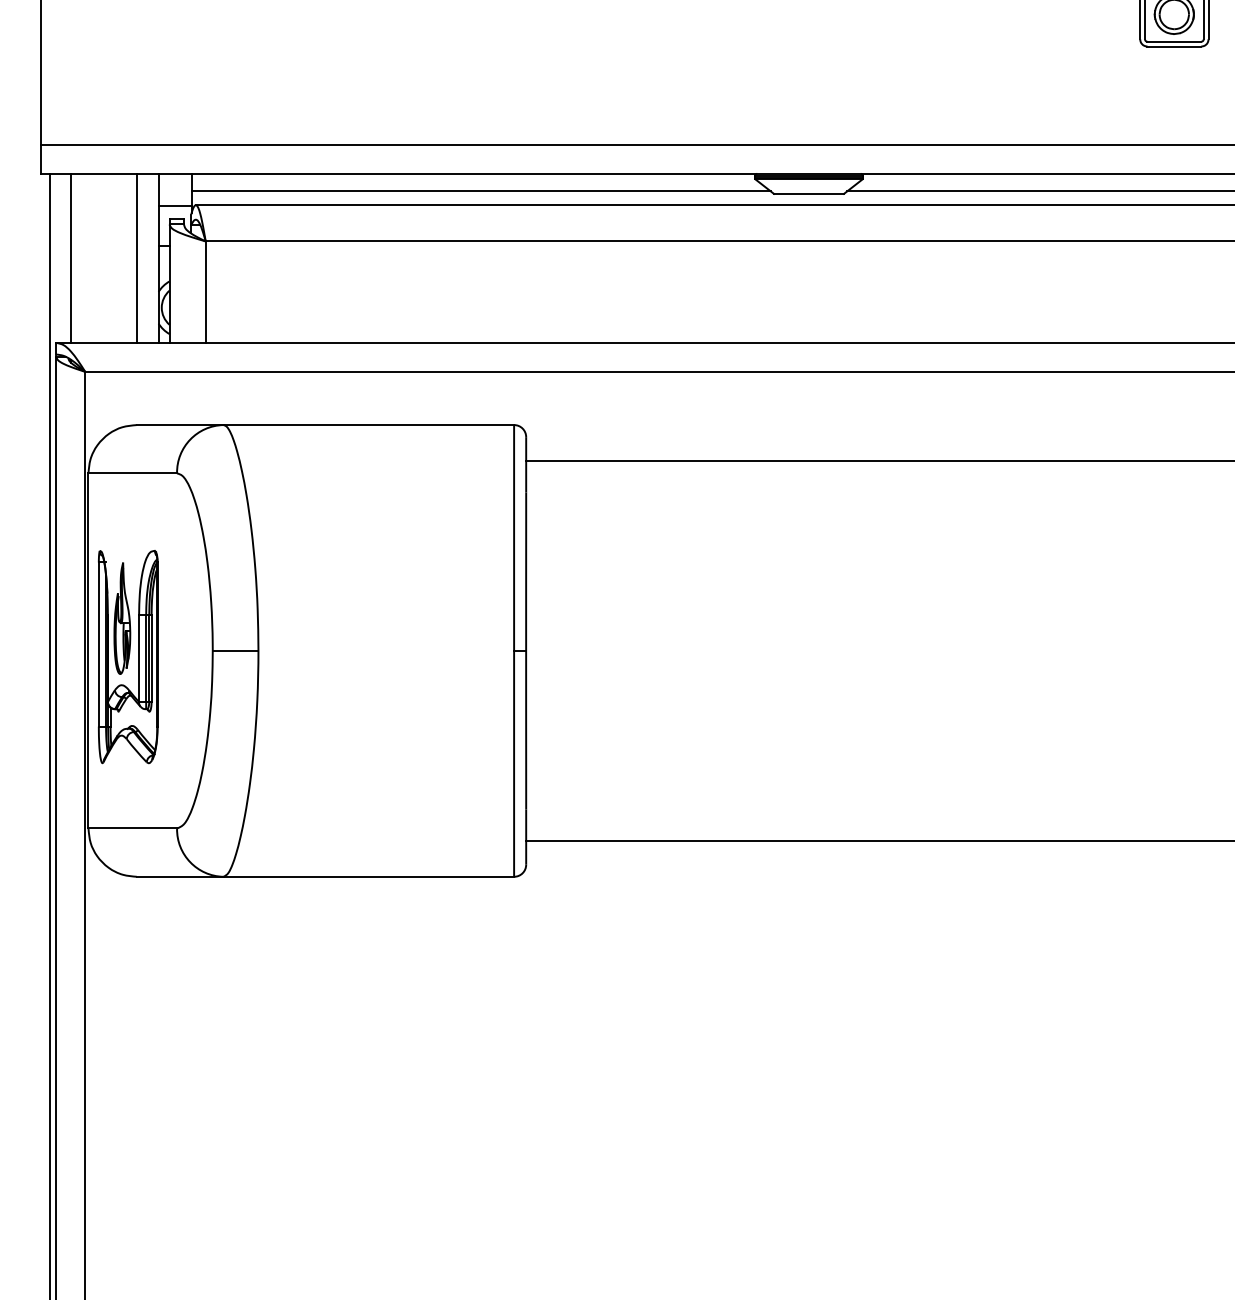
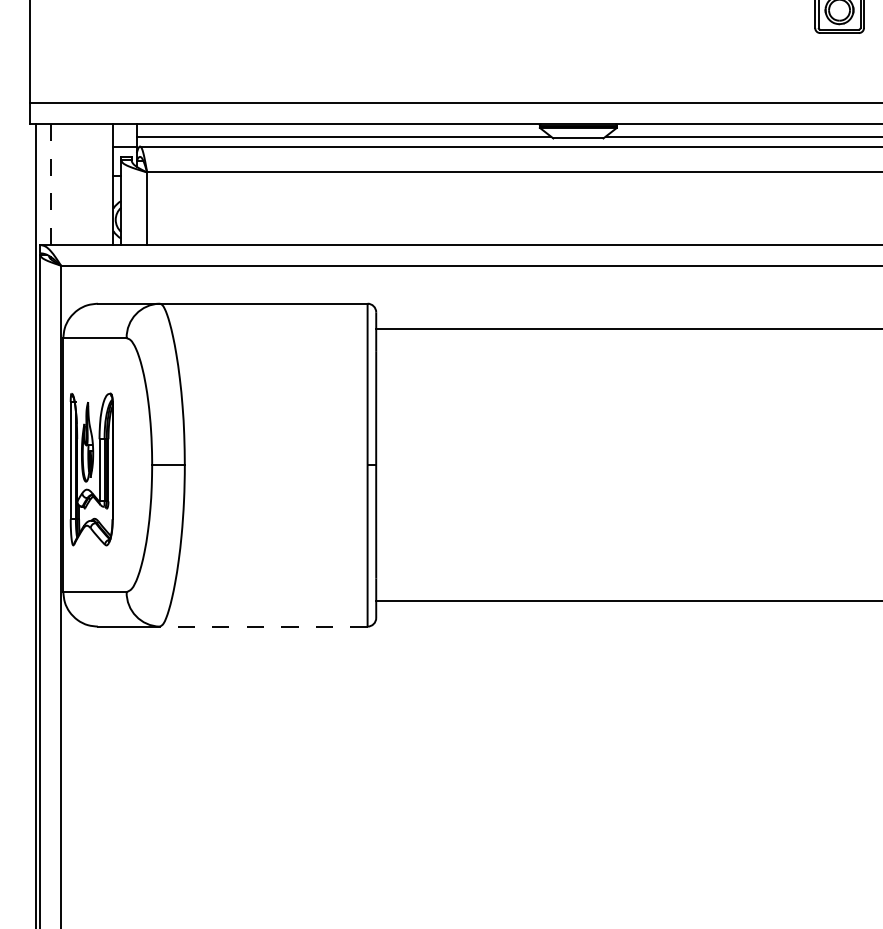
line: (71, 258) -> (51, 184), solid -> dashed
line: (137, 258) -> (98, 184), removed
line: (368, 876) -> (263, 626), solid -> dashed

